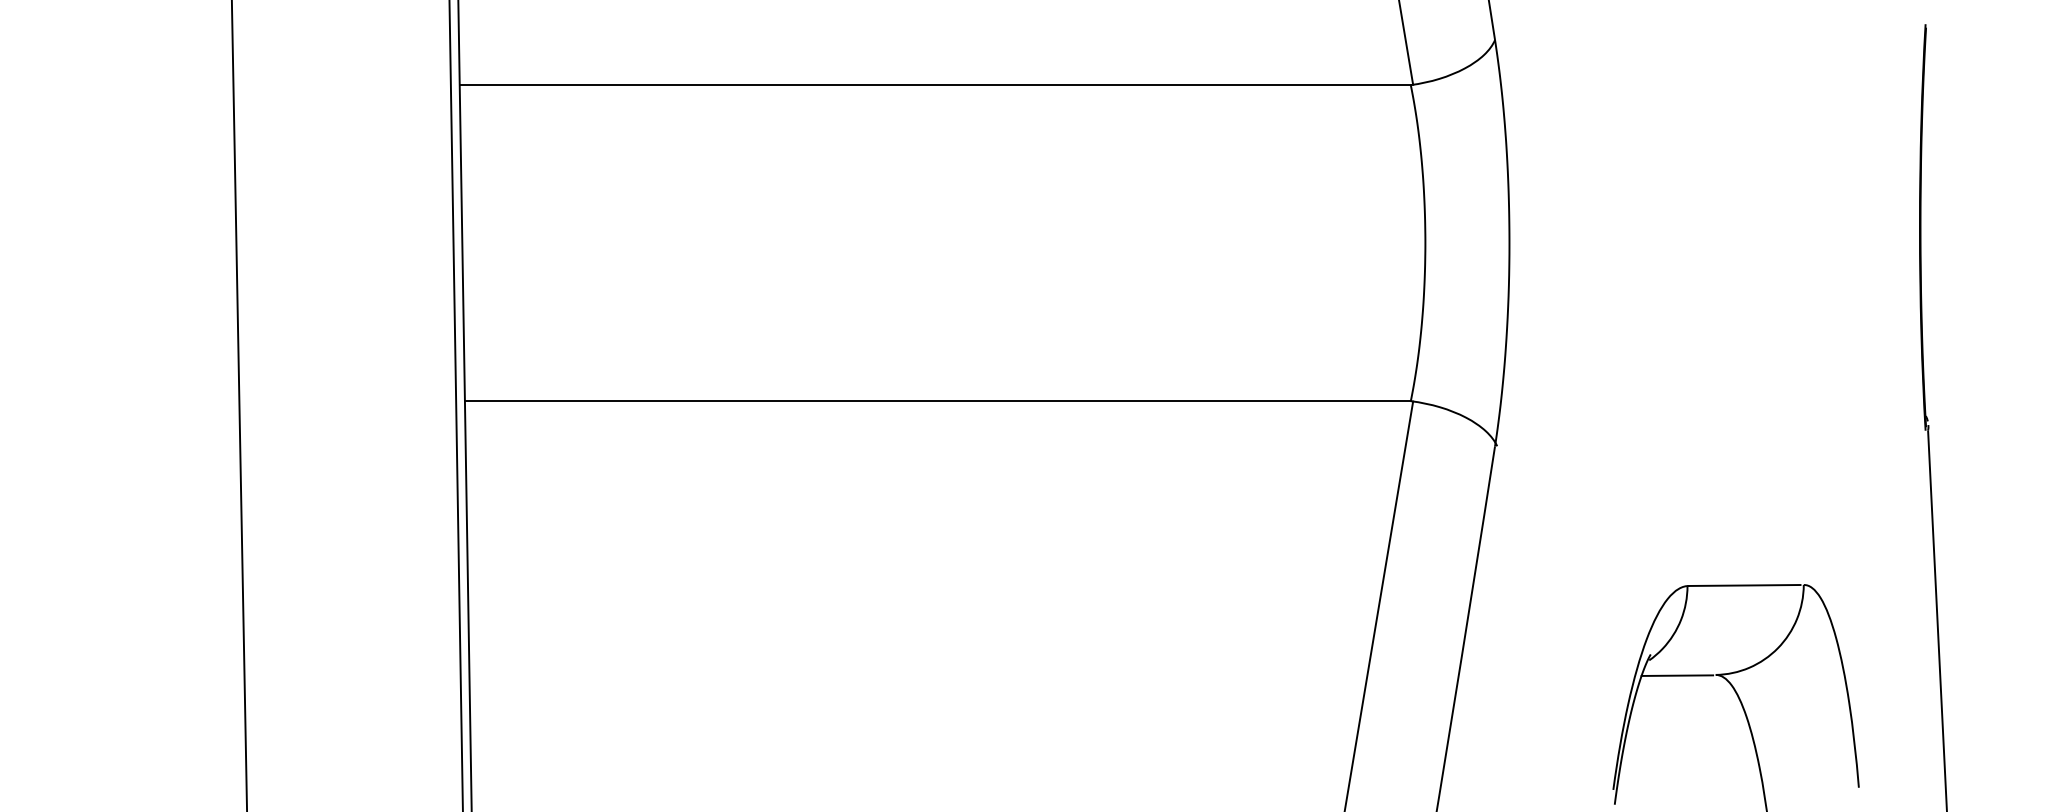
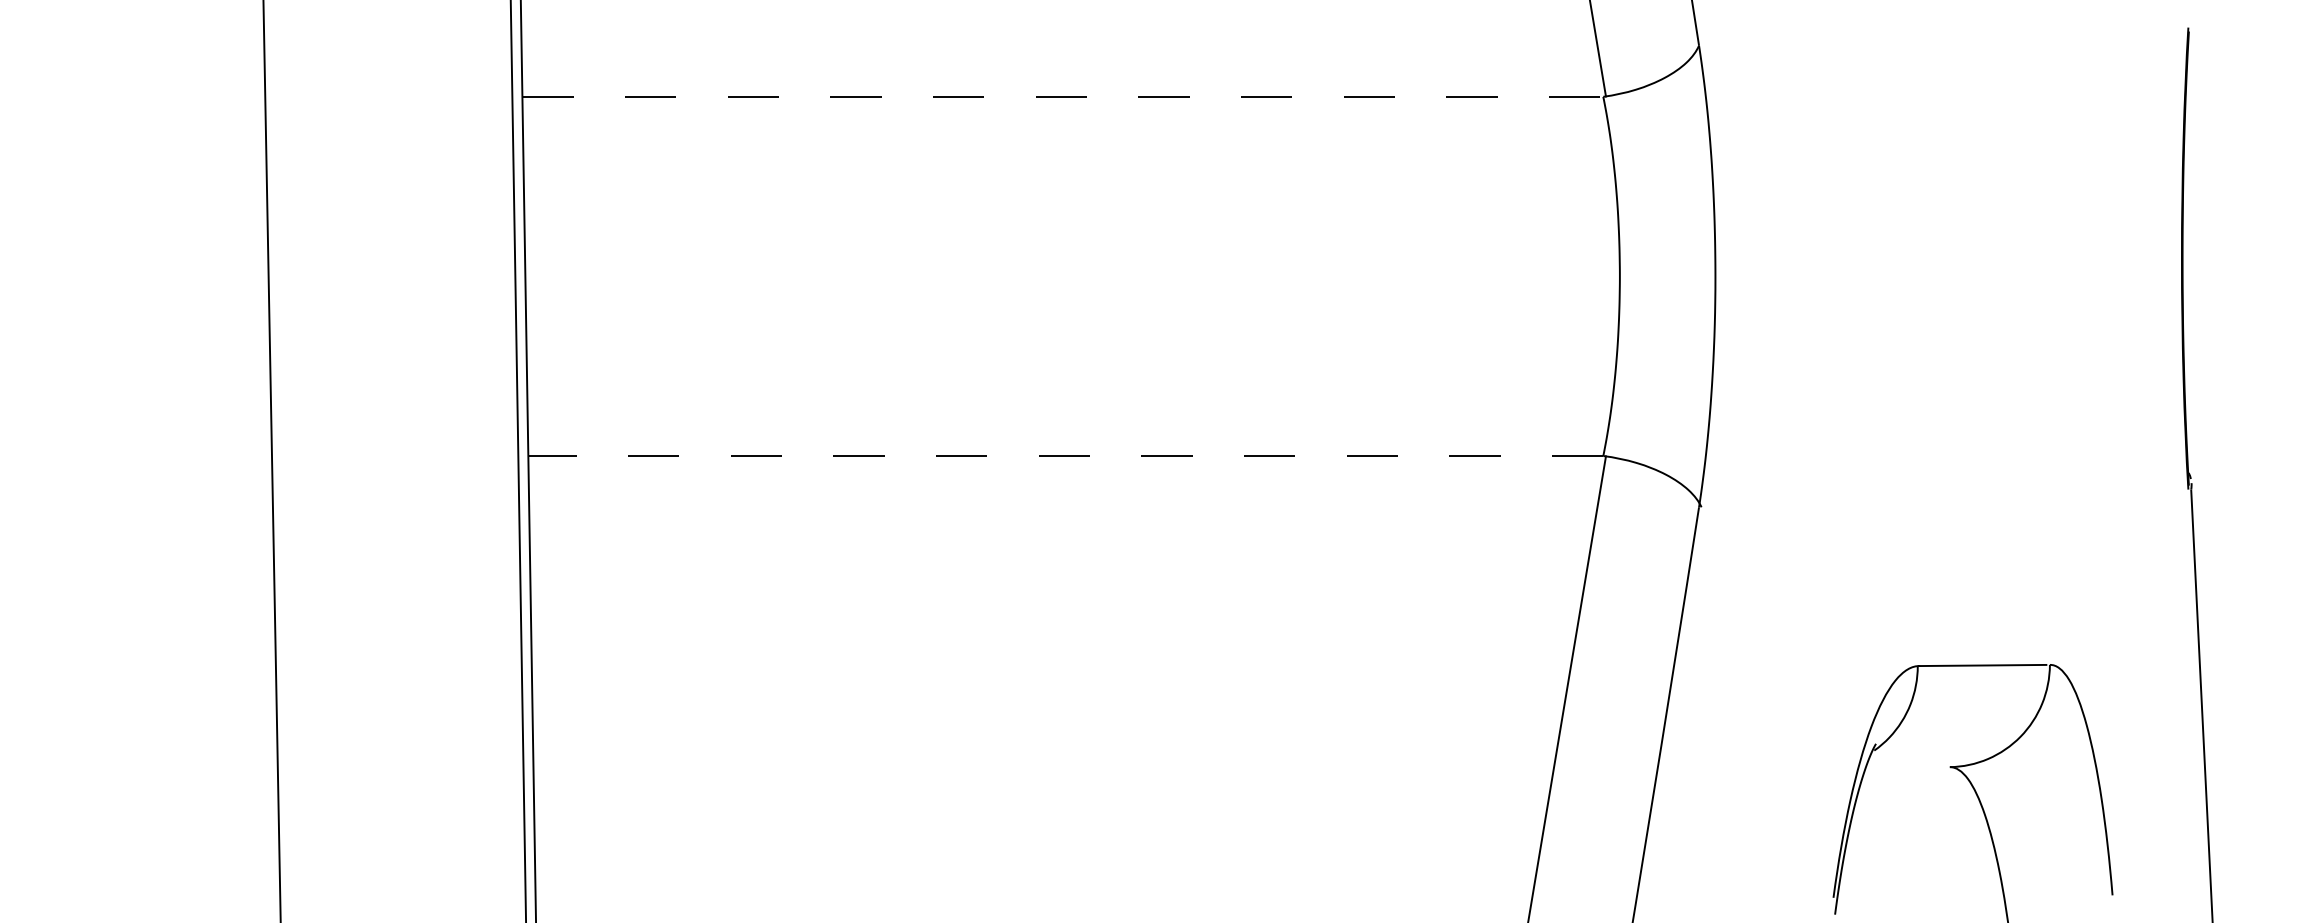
line: (935, 84) -> (1063, 96), solid -> dashed
line: (937, 401) -> (1065, 456), solid -> dashed
line: (1676, 675) -> (1905, 767), removed

